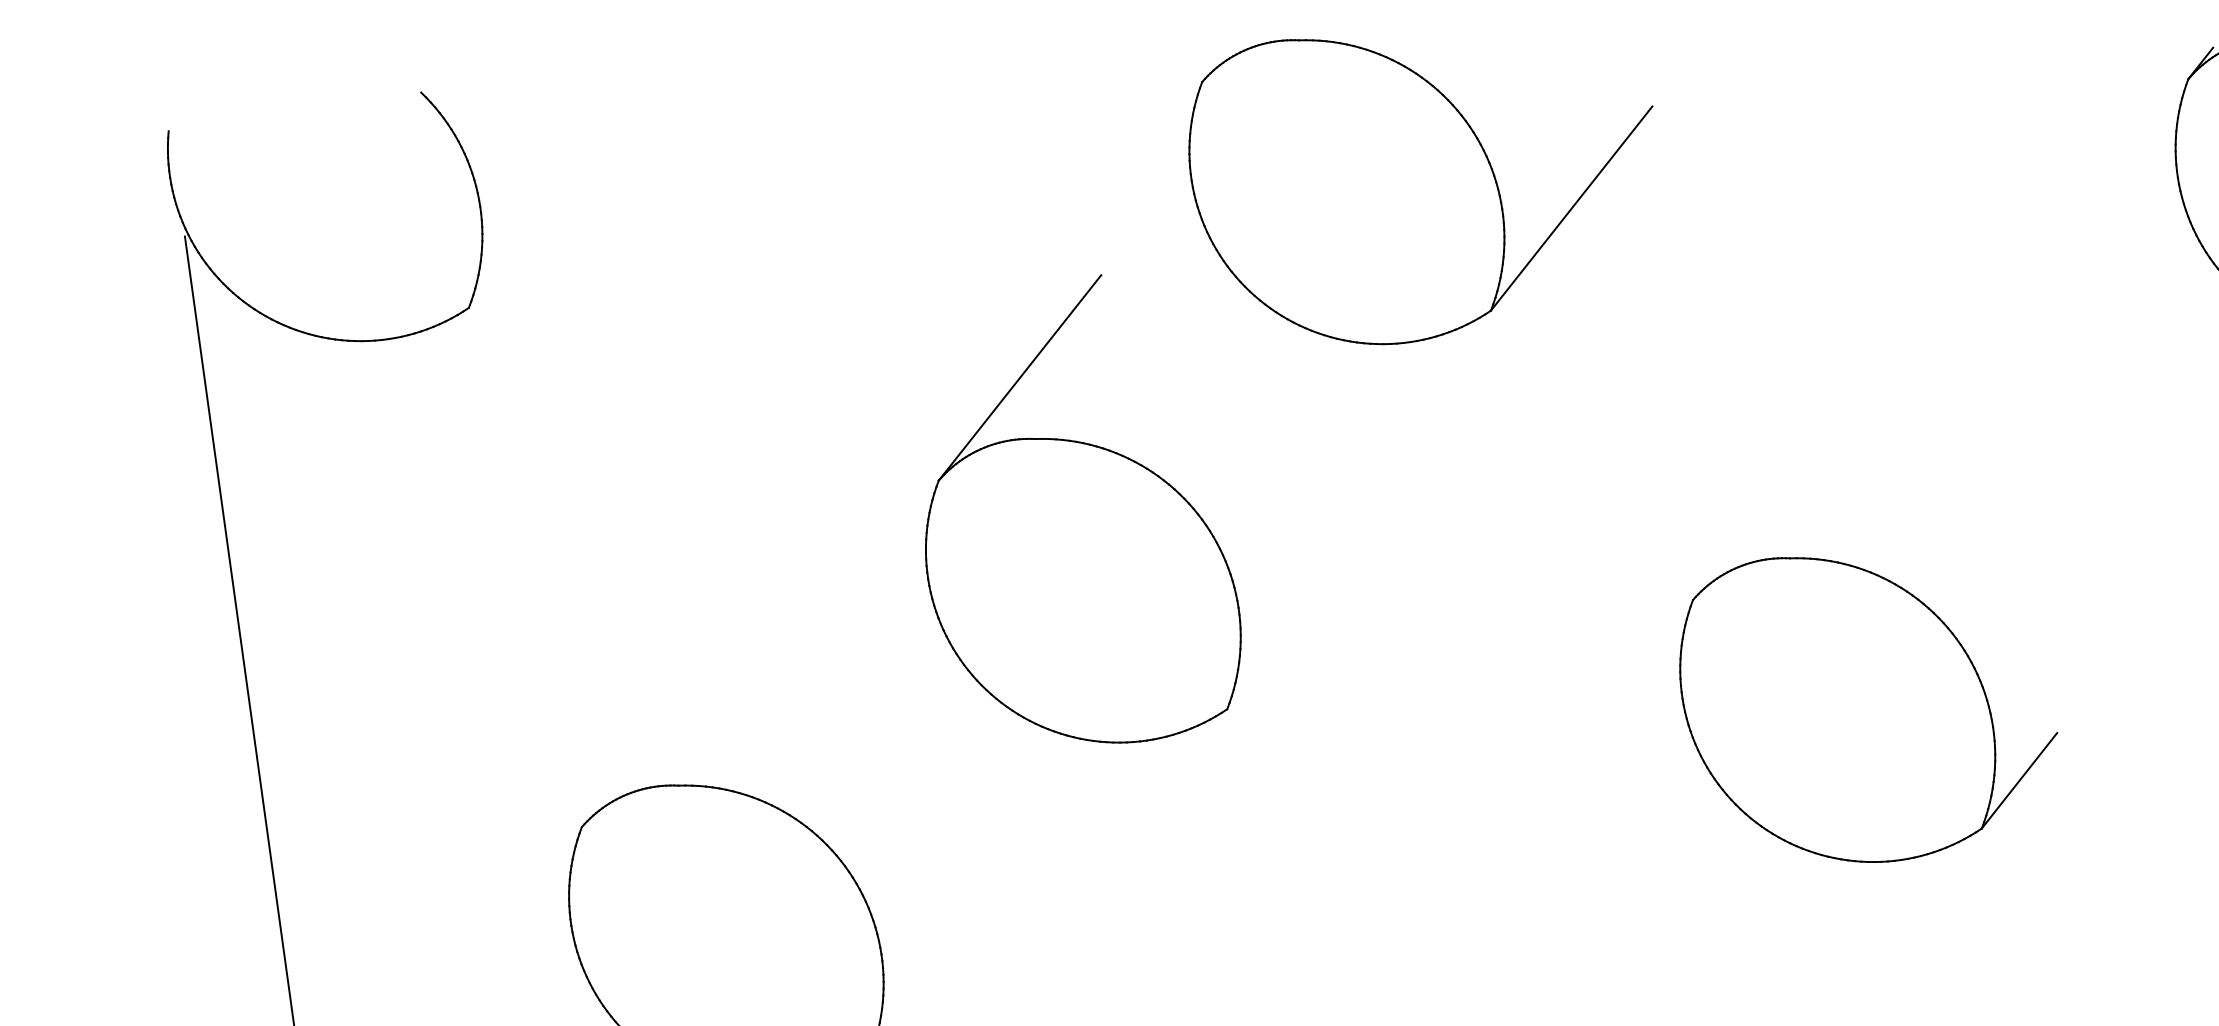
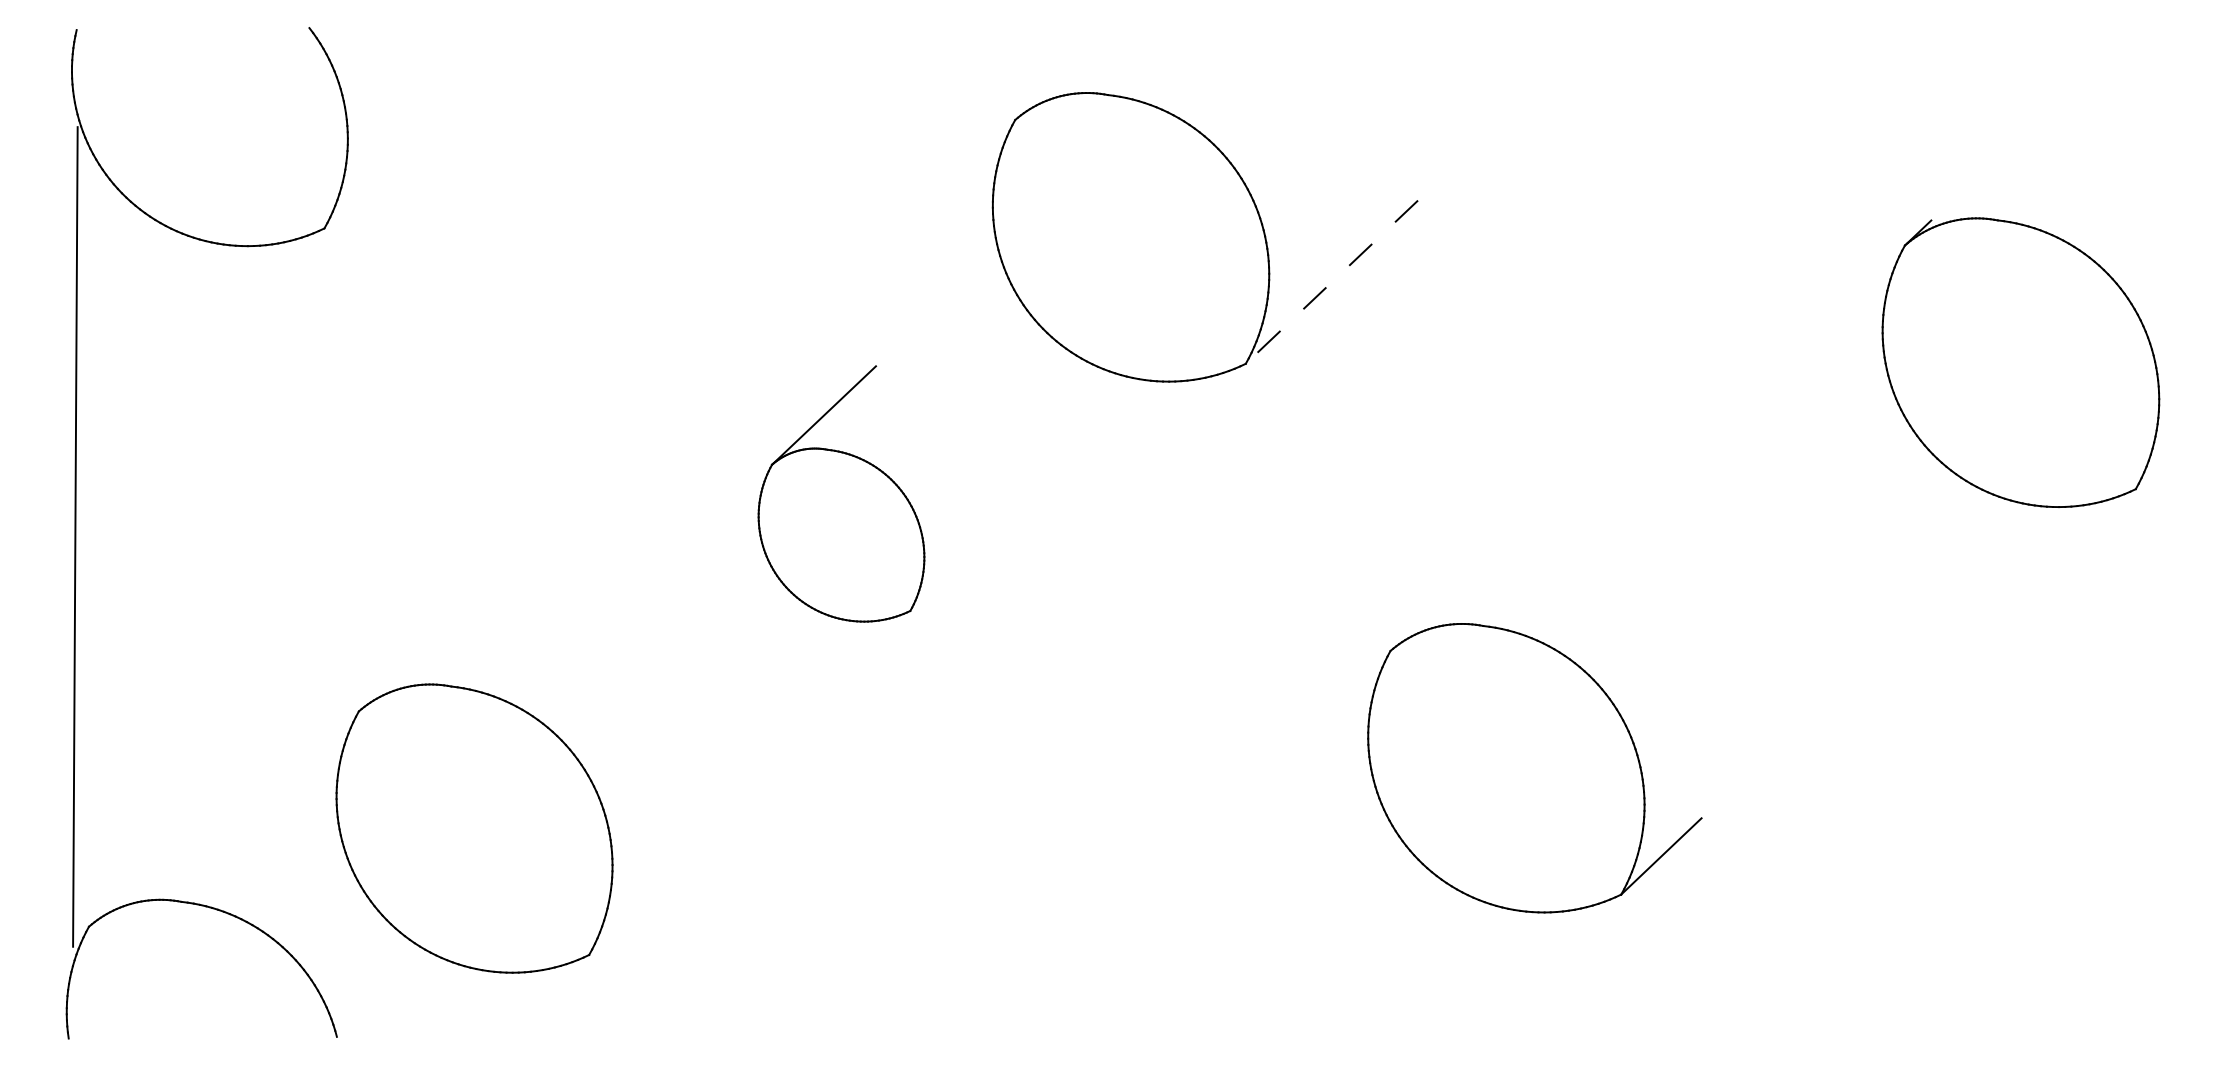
line: (1571, 208) -> (1331, 282), solid -> dashed
part: (1072, 514) -> (841, 493), size x0.6

